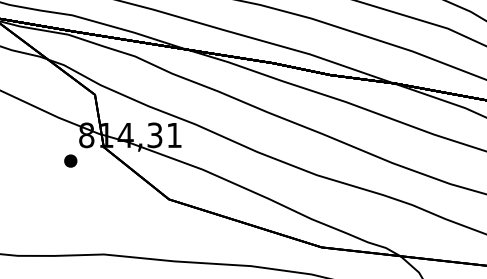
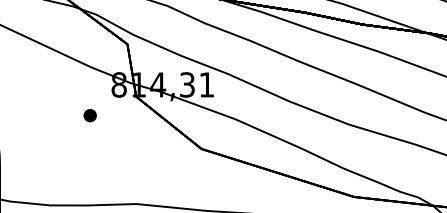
part: (70, 160) -> (89, 115), moved

